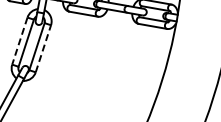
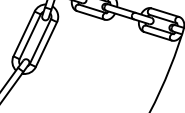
line: (19, 41) -> (23, 34), dashed -> solid
line: (43, 48) -> (46, 44), dashed -> solid

